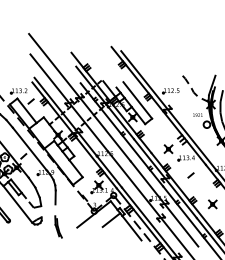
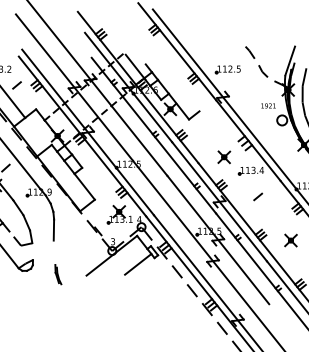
line: (137, 100) -> (177, 83), removed
part: (58, 226) -> (58, 273), size x0.6
line: (131, 227) -> (168, 275), removed

